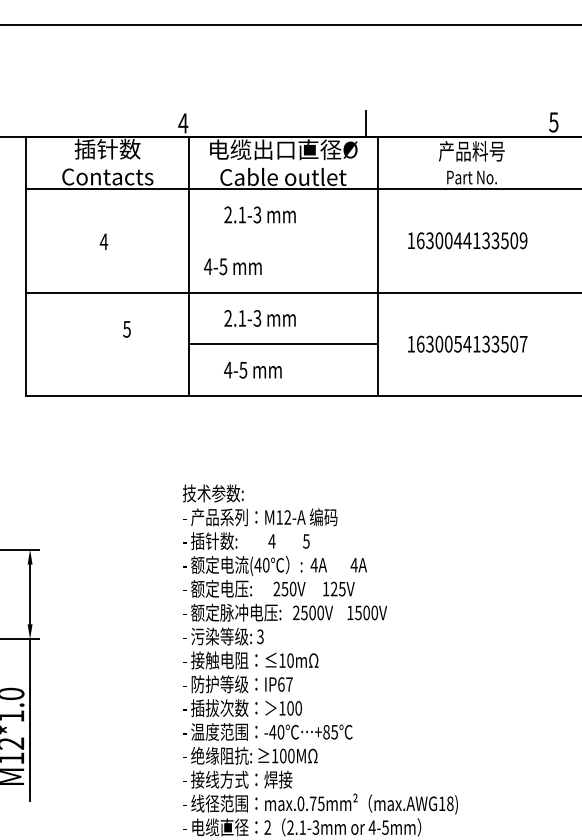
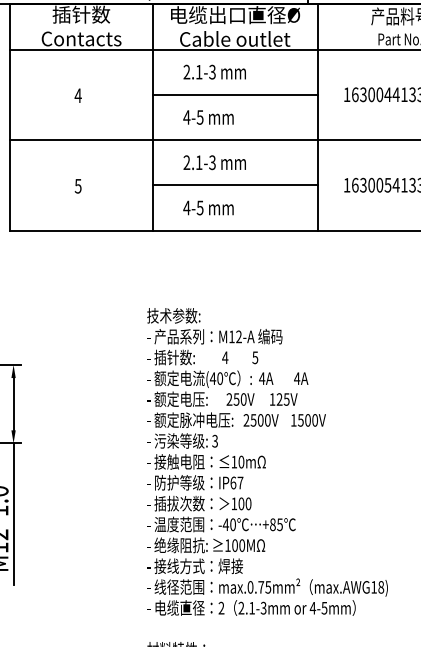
line: (283, 240) -> (235, 94), added
text: (232, 266) -> (208, 117), moved
text: (126, 329) -> (77, 186), moved

